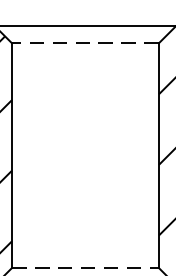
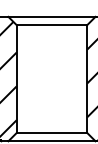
line: (84, 43) -> (51, 25), dashed -> solid
line: (86, 267) -> (52, 132), dashed -> solid

